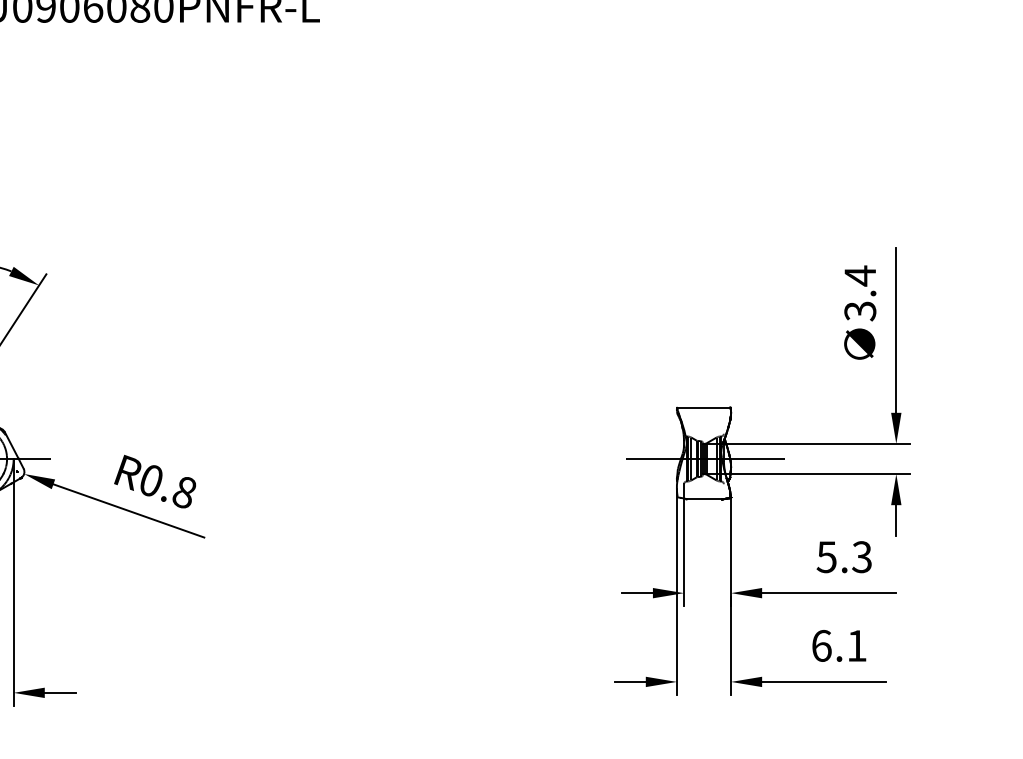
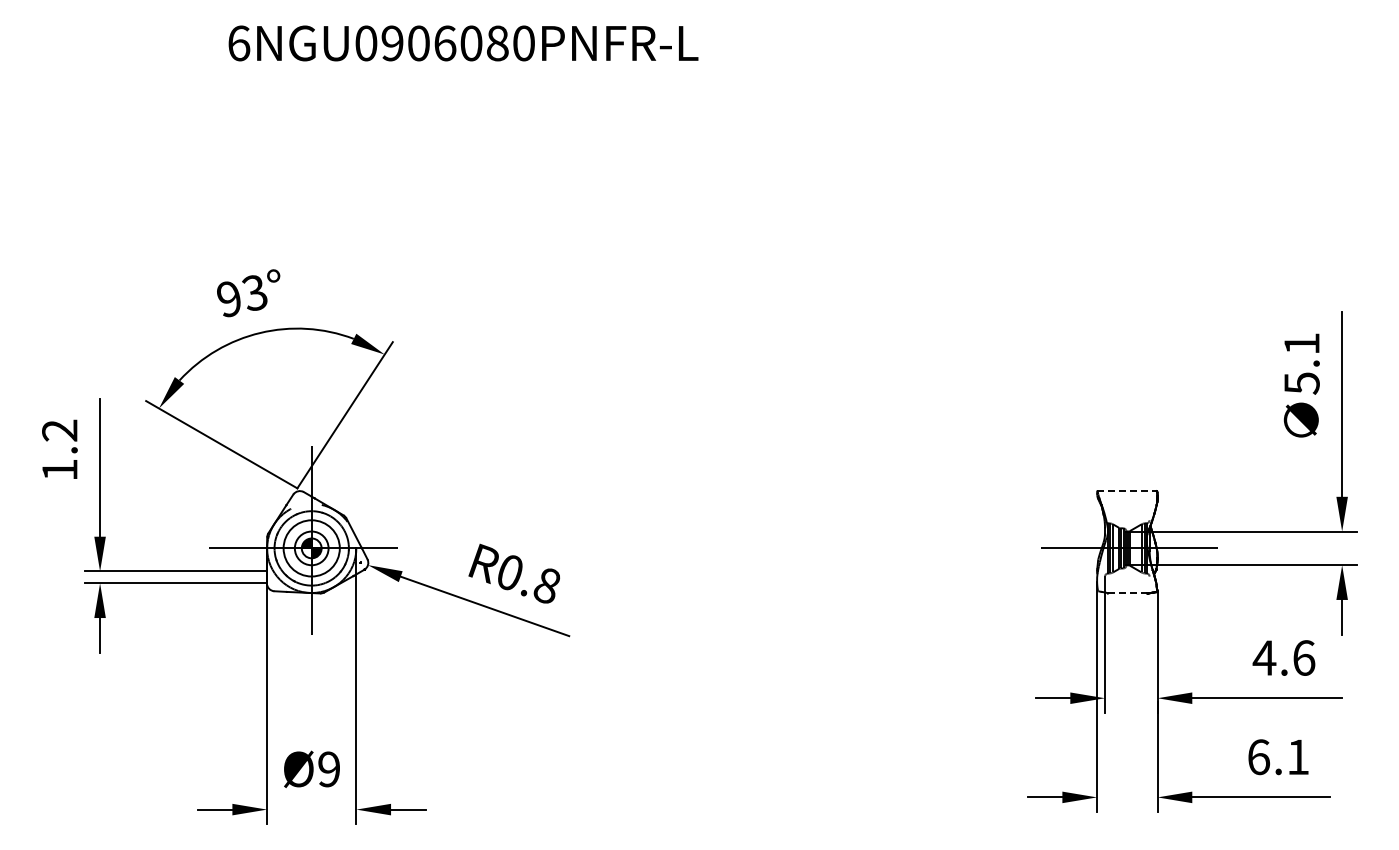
text: (859, 293) -> (1301, 363), 3.4 -> 5.1
line: (704, 408) -> (1127, 491), solid -> dashed
line: (704, 499) -> (1127, 593), solid -> dashed
text: (843, 556) -> (1283, 657), 5.3 -> 4.6

